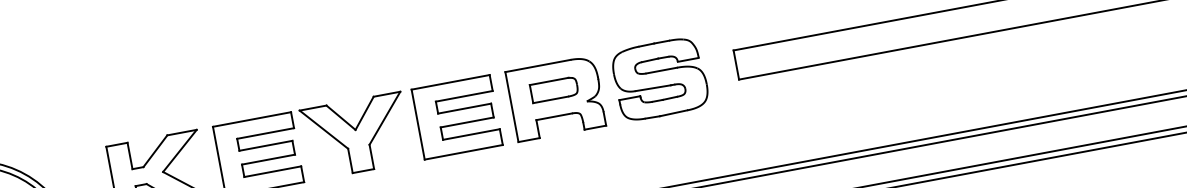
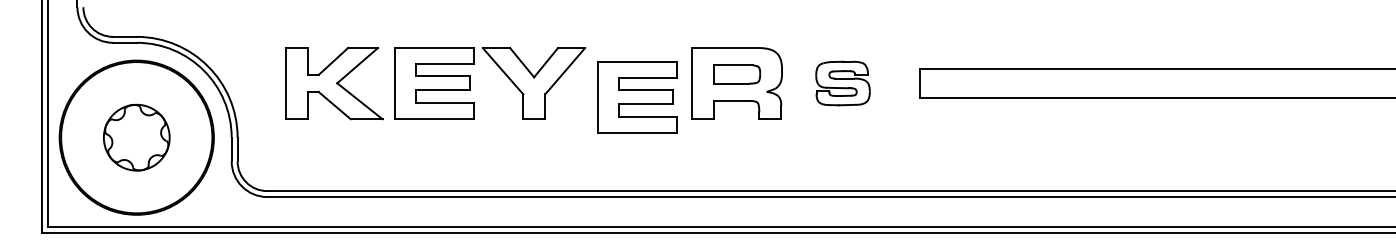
part: (659, 79) -> (842, 83), size x0.6
part: (457, 117) -> (637, 97), moved

